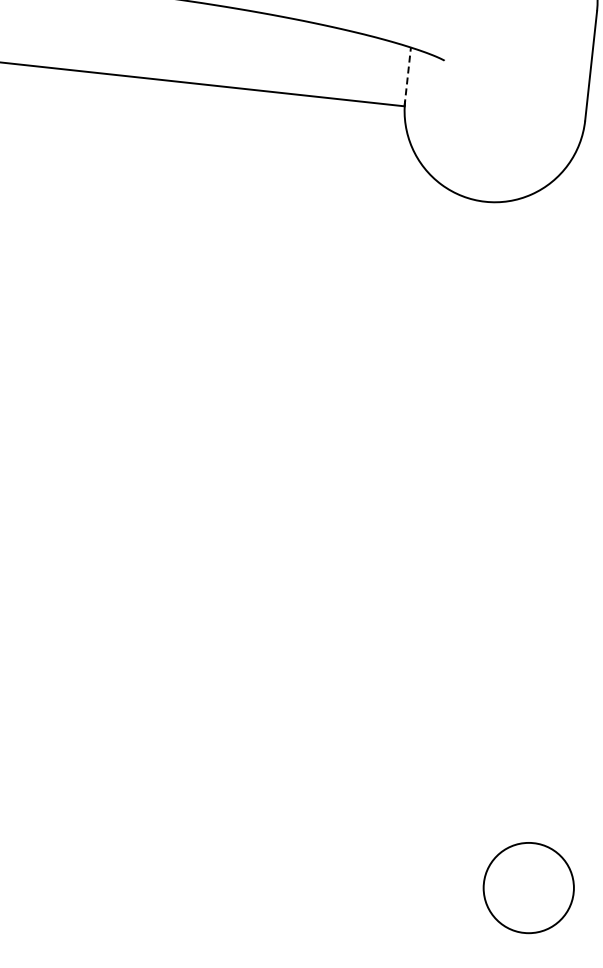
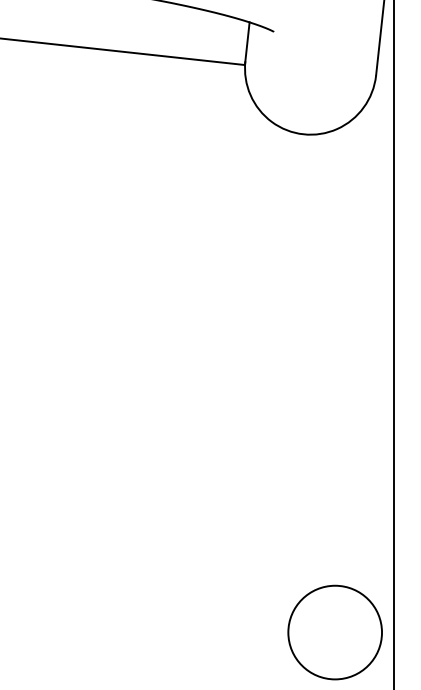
line: (407, 76) -> (247, 43), dashed -> solid
circle: (528, 887) -> (334, 632), size x1.43

